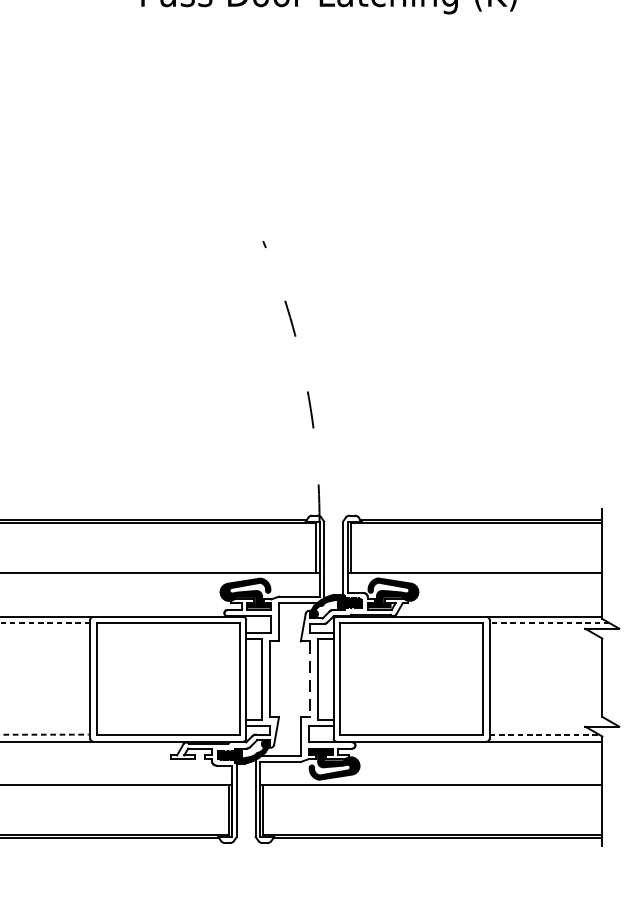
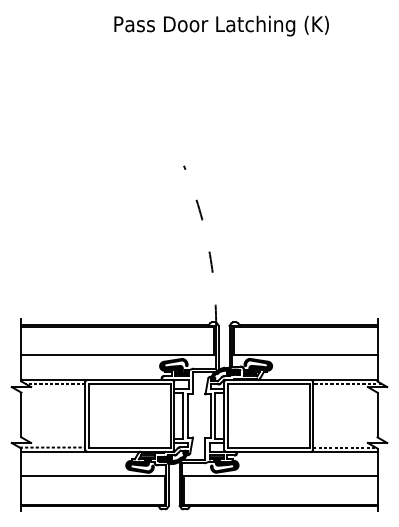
line: (309, 678) -> (210, 415), dashed -> solid
fill: (185, 764) -> (139, 464), added

